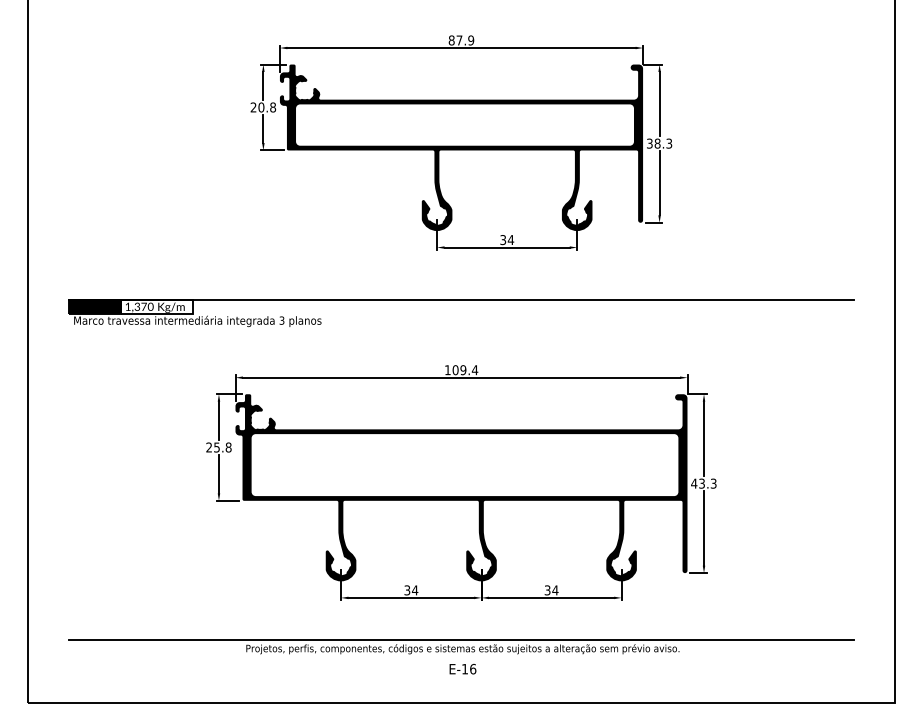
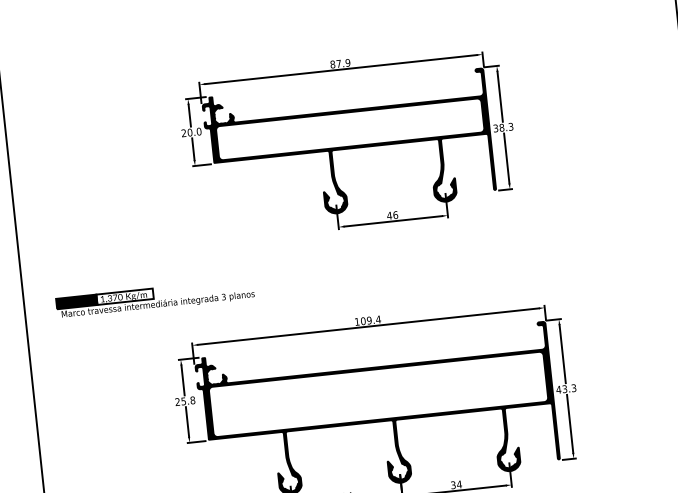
text: (273, 107) -> (199, 131), 20.8 -> 20.0
text: (506, 240) -> (392, 215), 34 -> 46
line: (461, 300) -> (362, 266), removed

